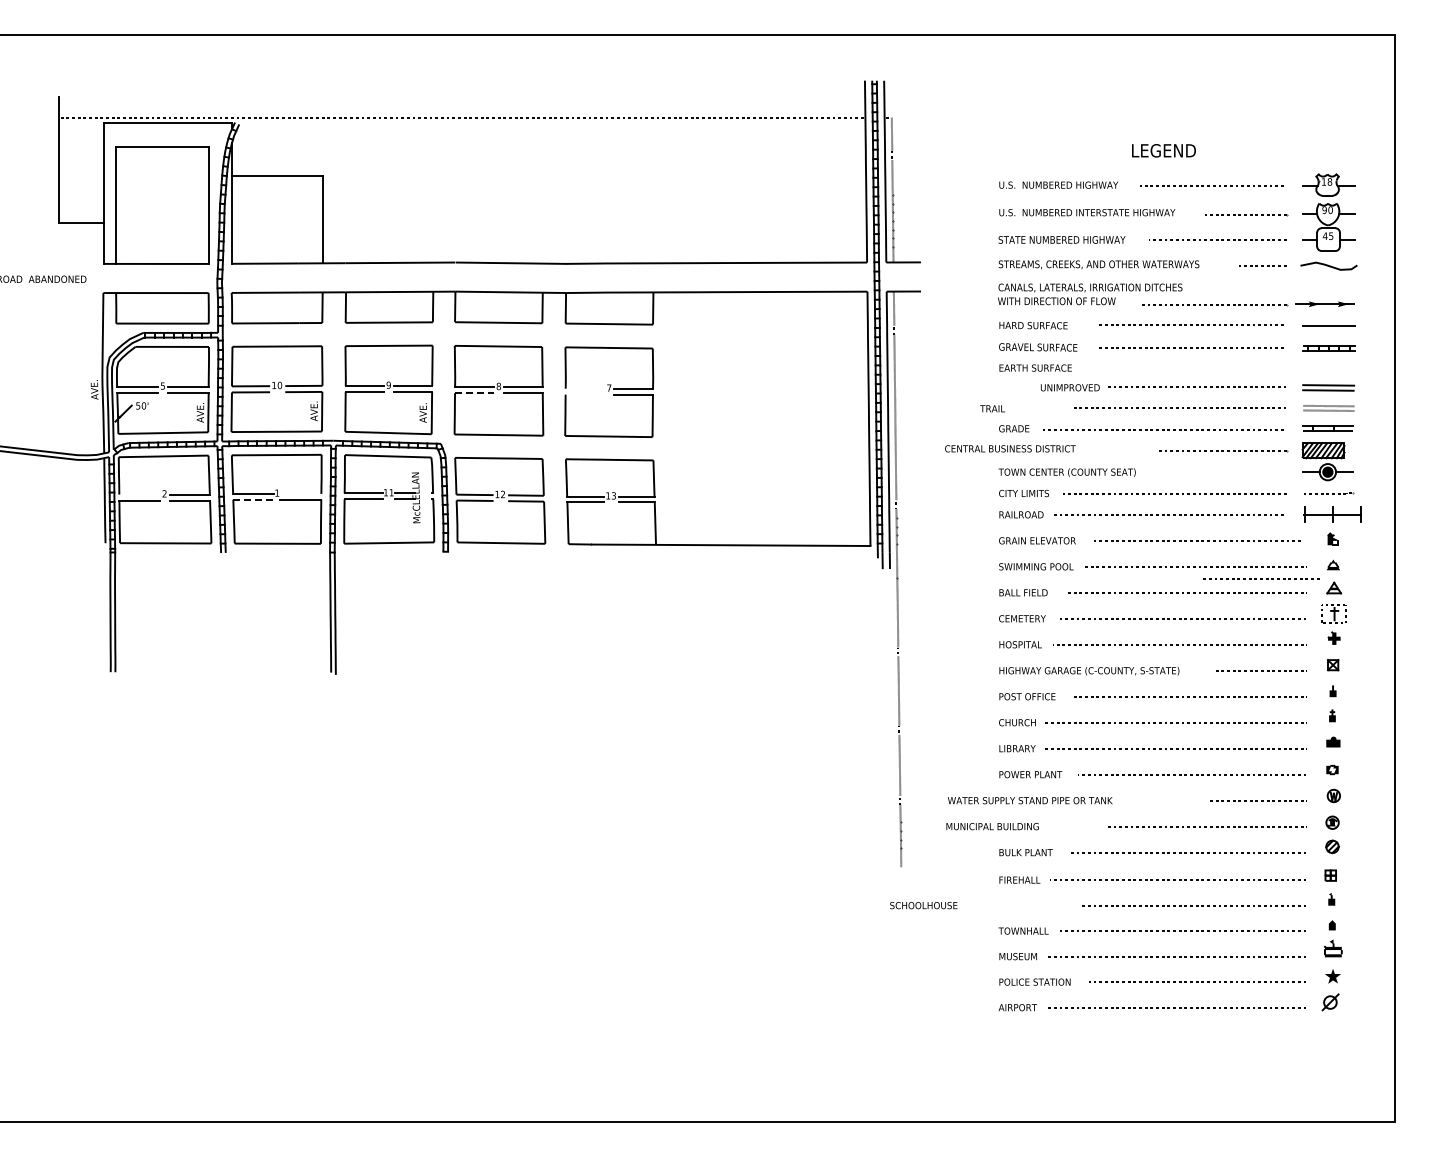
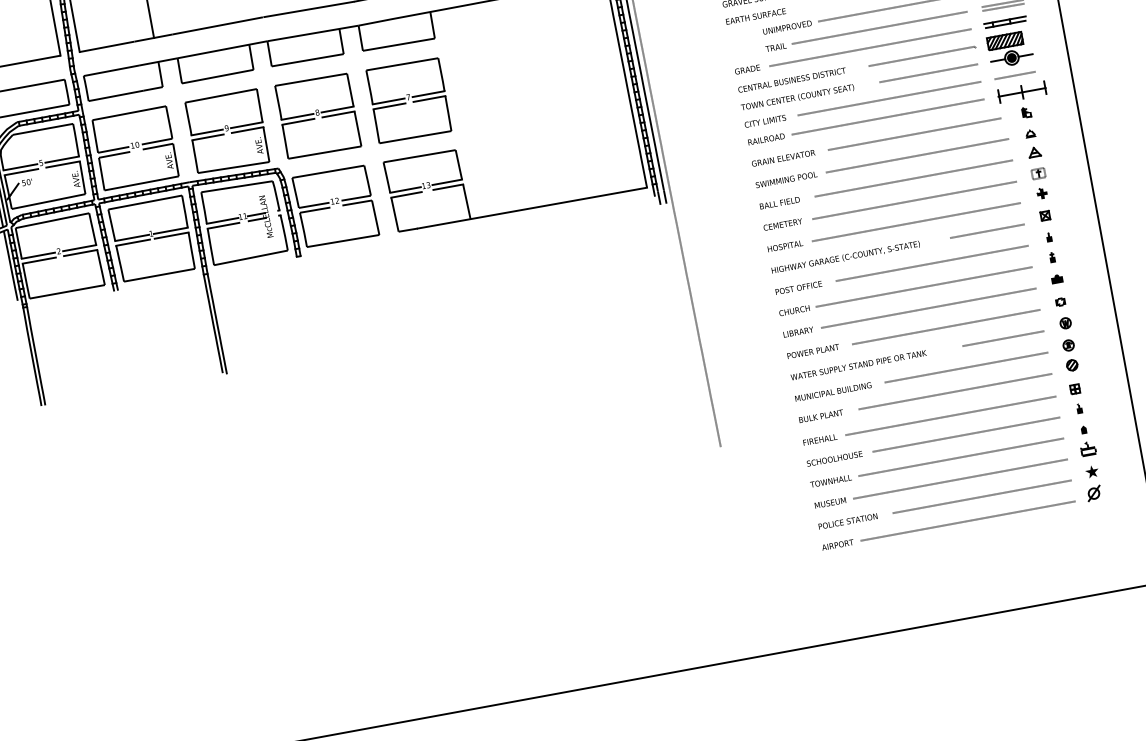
line: (584, 388) -> (388, 101), added
line: (474, 393) -> (298, 122), dashed -> solid
line: (584, 394) -> (389, 106), added
text: (992, 408) -> (775, 47), moved
text: (1010, 448) -> (792, 79), moved
line: (300, 493) -> (170, 230), added
line: (139, 494) -> (38, 255), added
line: (253, 499) -> (132, 242), dashed -> solid
line: (1261, 578) -> (930, 72), moved
part: (1334, 613) -> (1038, 173), size x0.62
text: (1030, 800) -> (858, 365), moved
text: (992, 826) -> (833, 391), moved
text: (923, 905) -> (834, 458), moved

